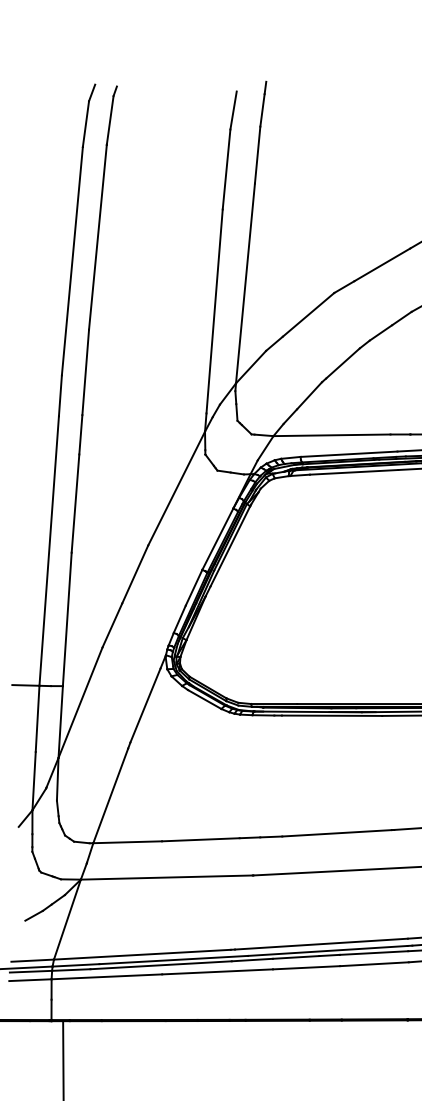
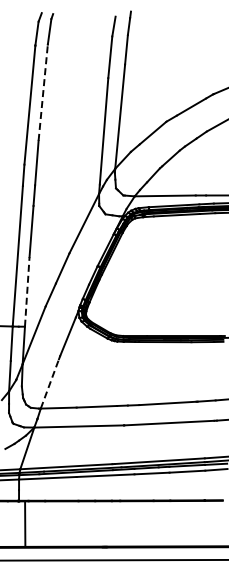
line: (98, 236) -> (43, 92), solid -> dashed
line: (67, 618) -> (27, 291), solid -> dashed
line: (111, 795) -> (50, 383), solid -> dashed

